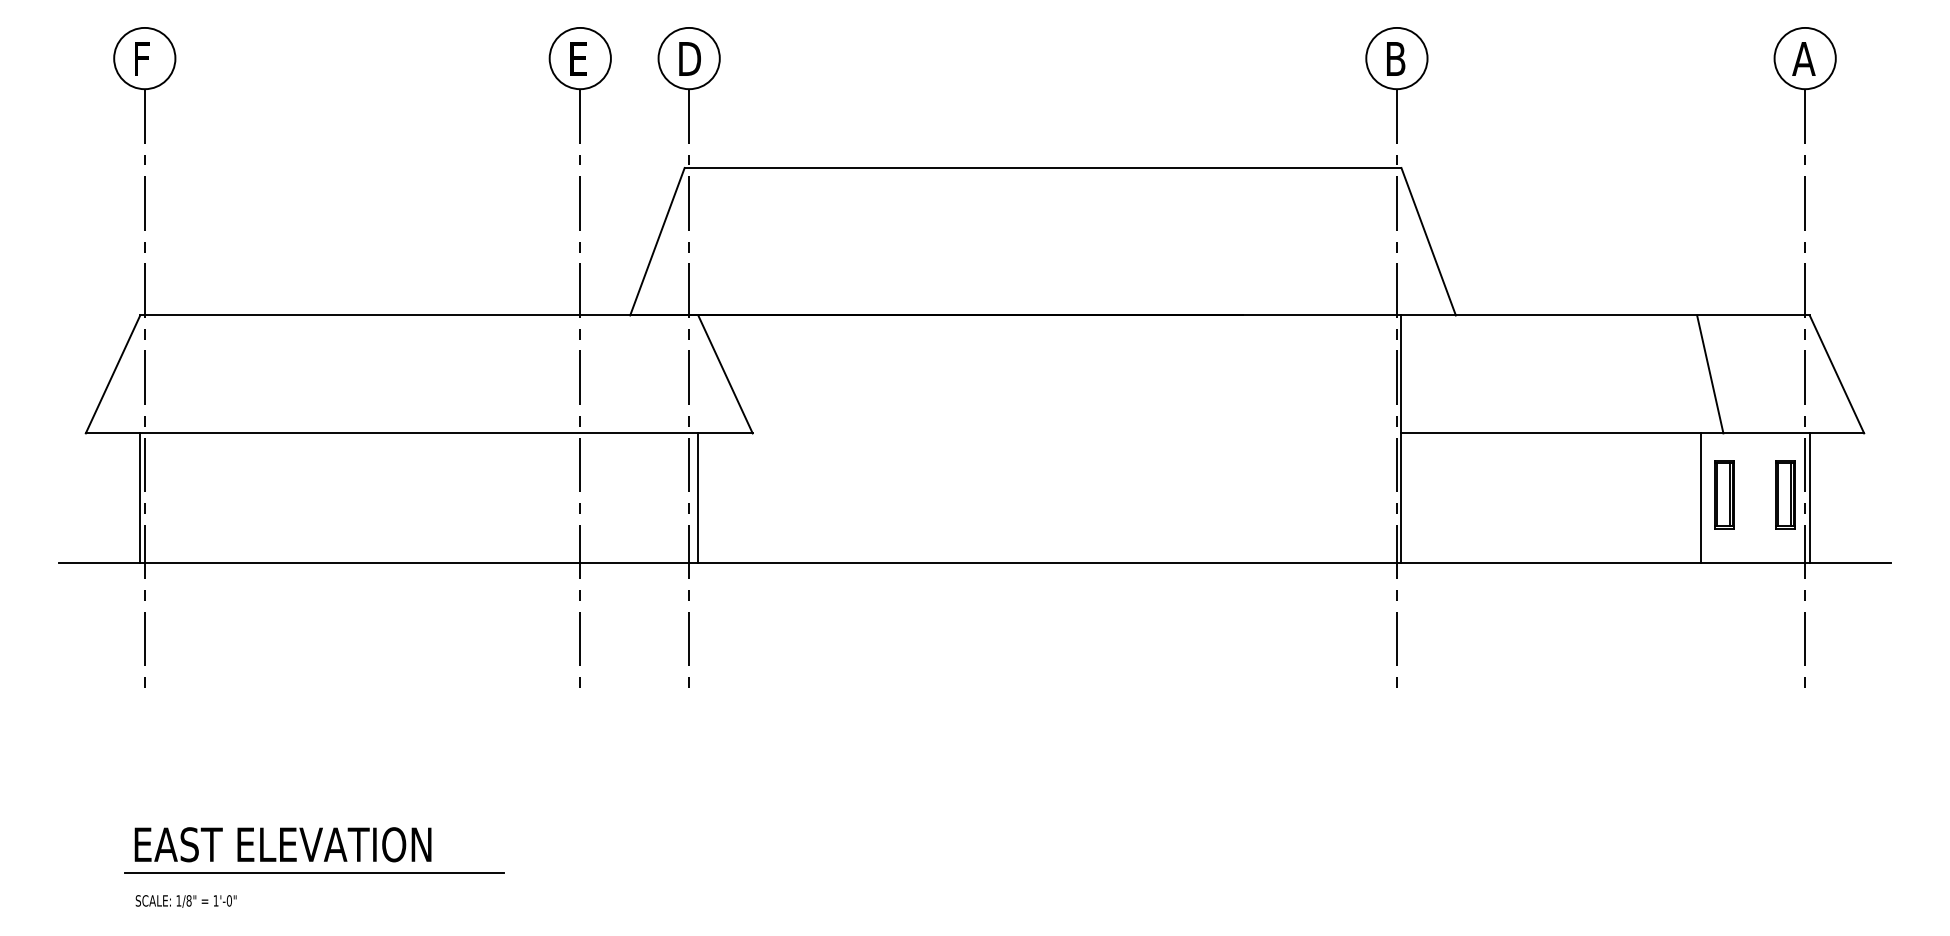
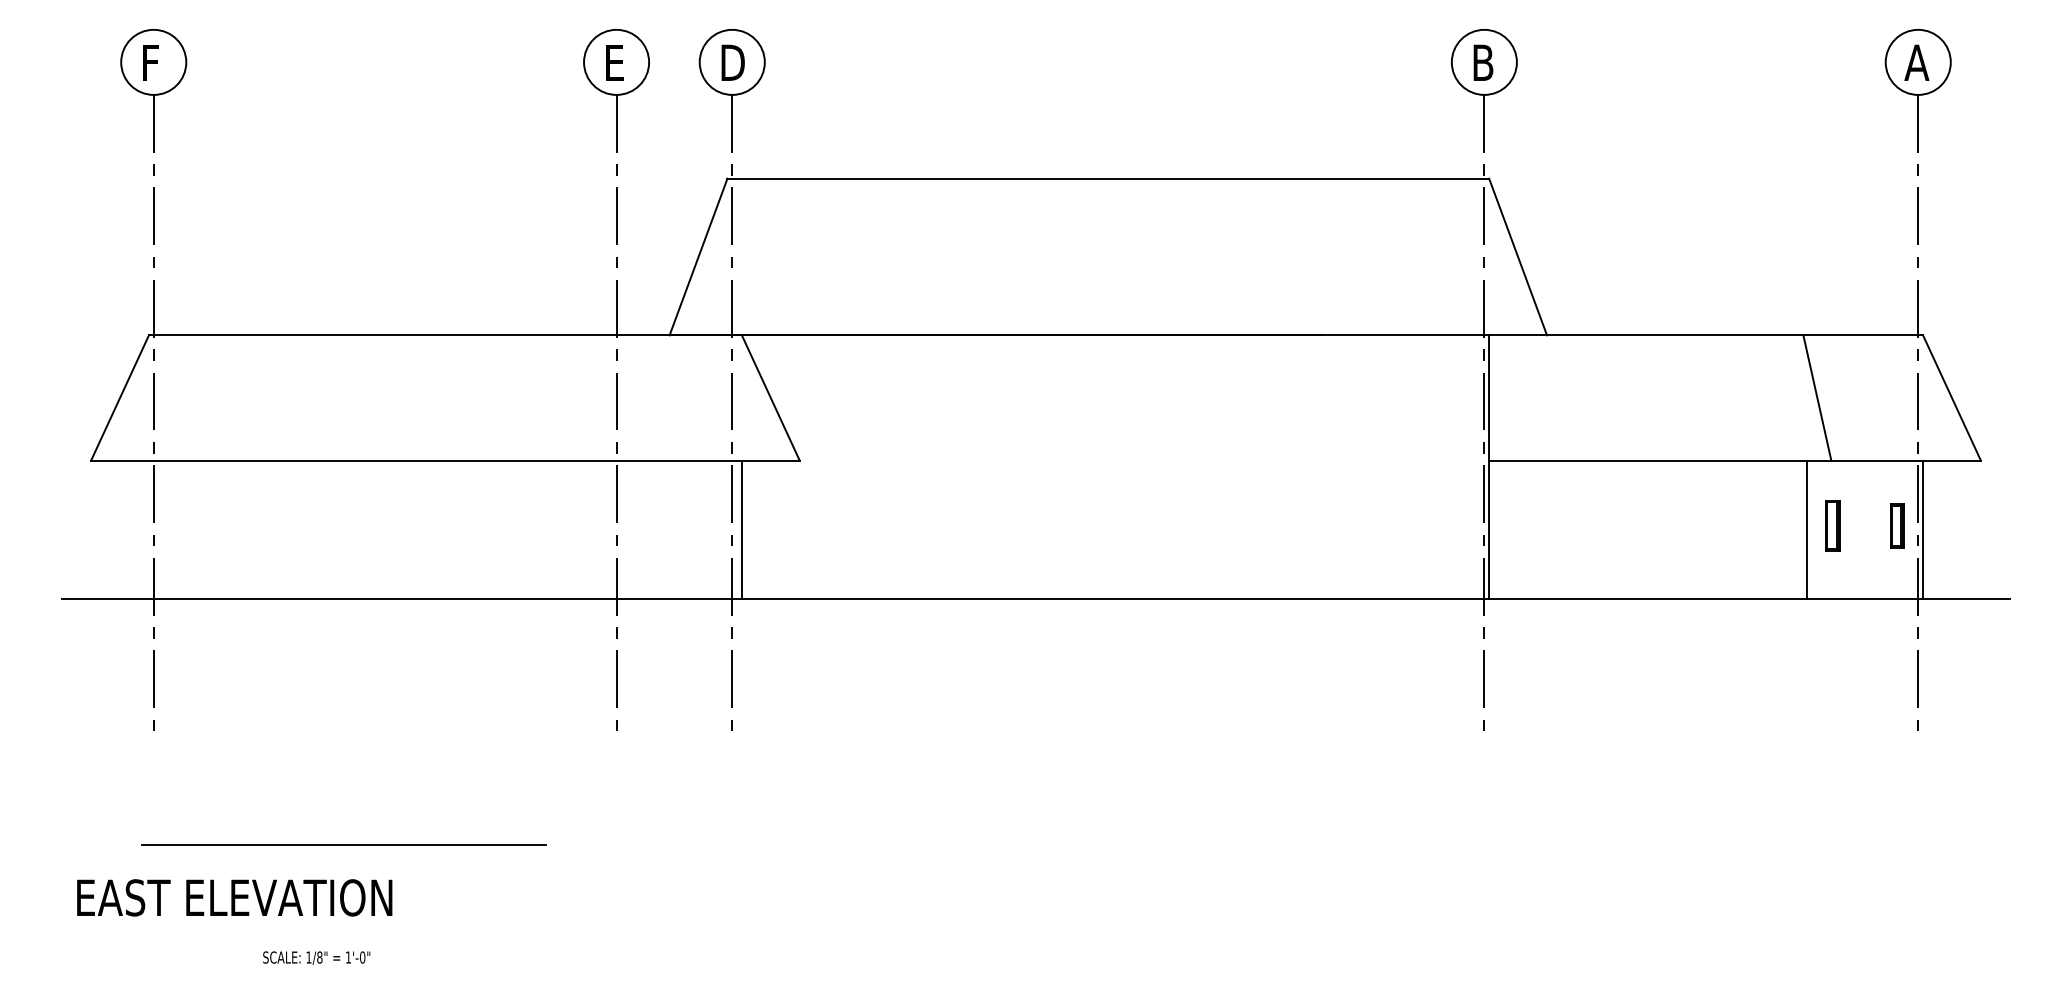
part: (1724, 494) -> (1832, 525), size x0.7
part: (1785, 494) -> (1897, 525), size x0.6
line: (139, 498) -> (148, 529), removed
text: (282, 844) -> (234, 897), moved
line: (313, 872) -> (343, 844), moved
text: (185, 900) -> (316, 957), moved

